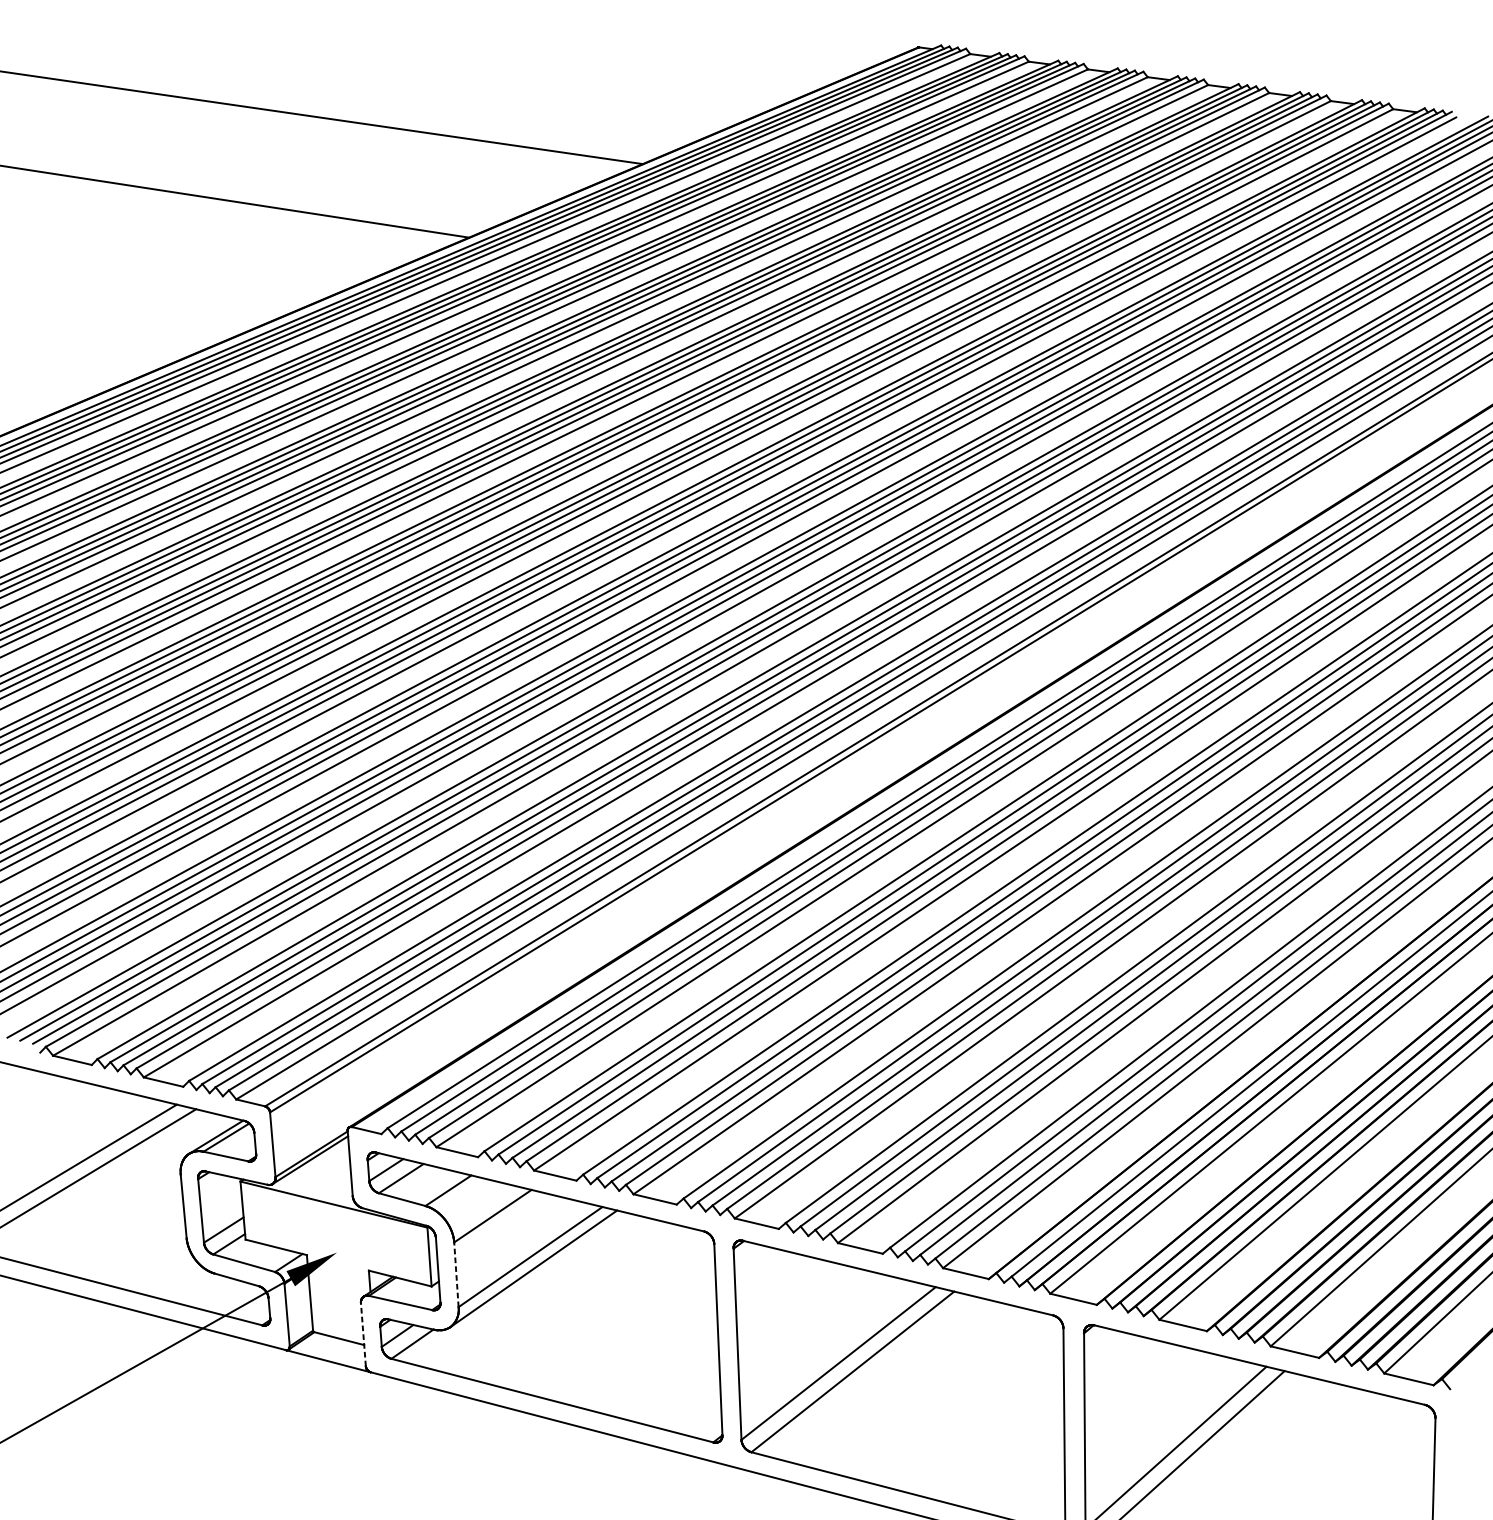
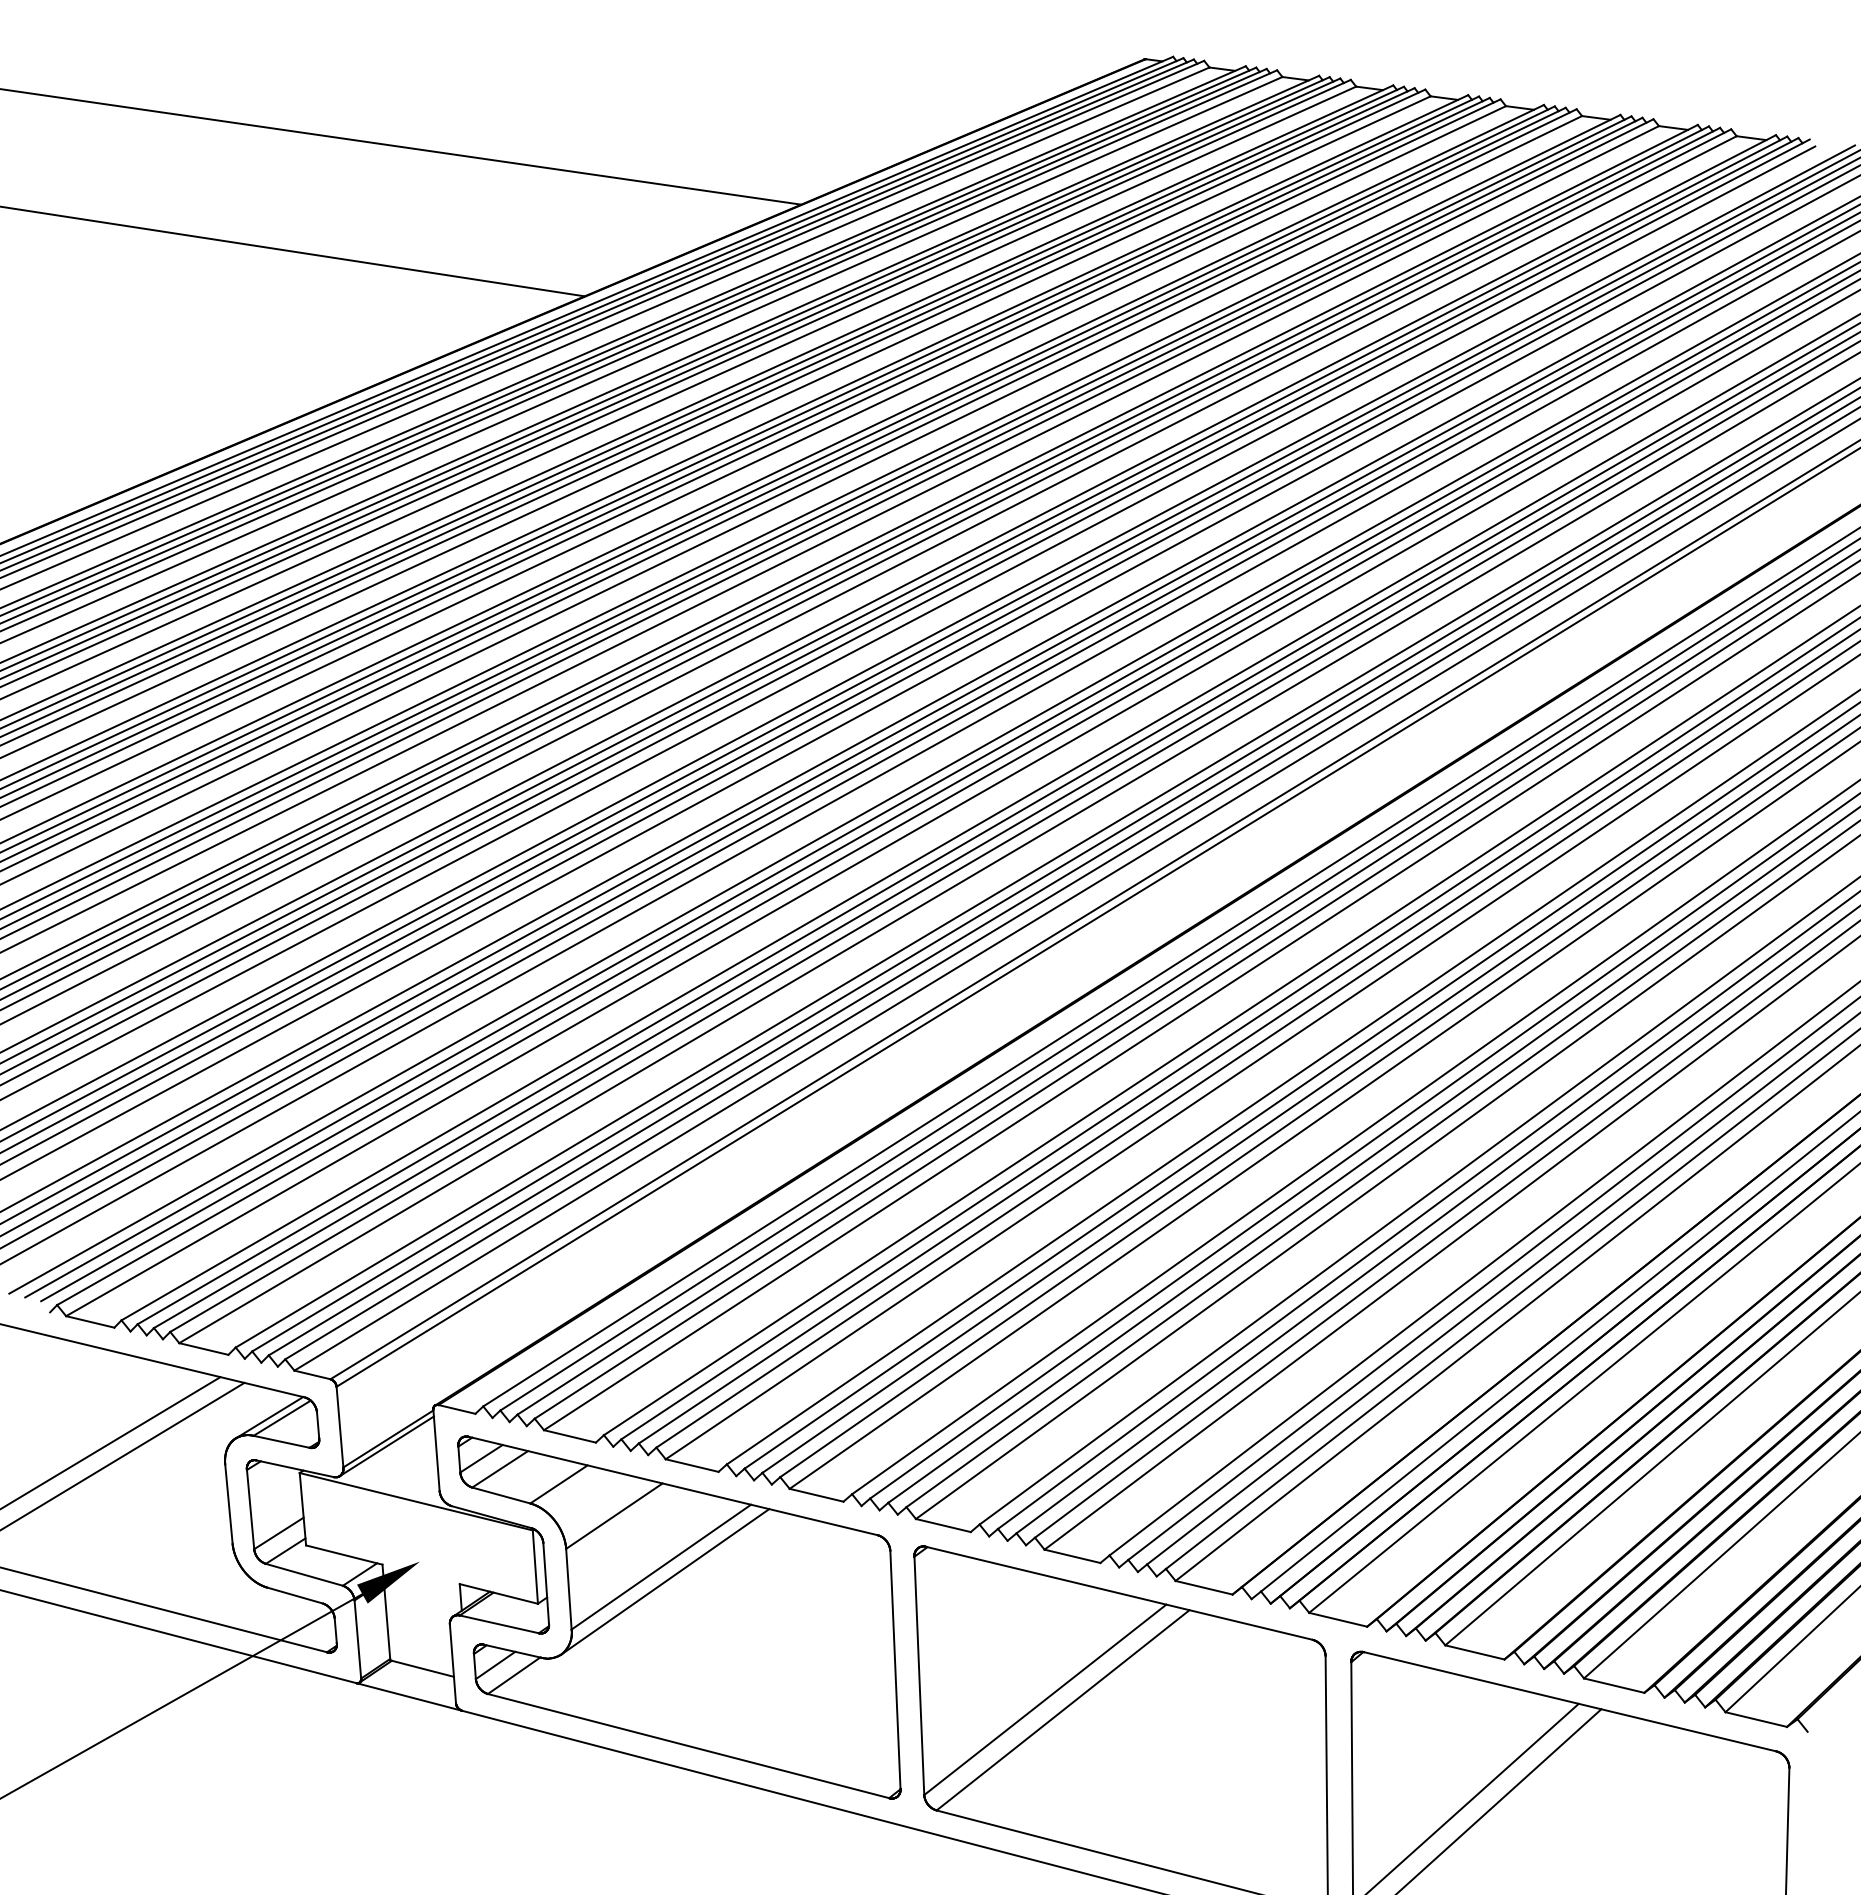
line: (456, 1274) -> (568, 1588), dashed -> solid
line: (363, 1334) -> (452, 1663), dashed -> solid

